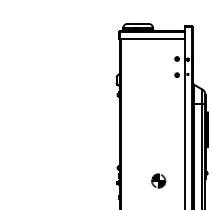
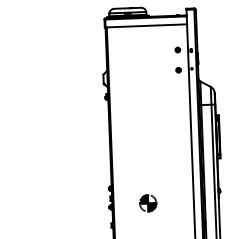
part: (158, 180) -> (147, 202), moved

